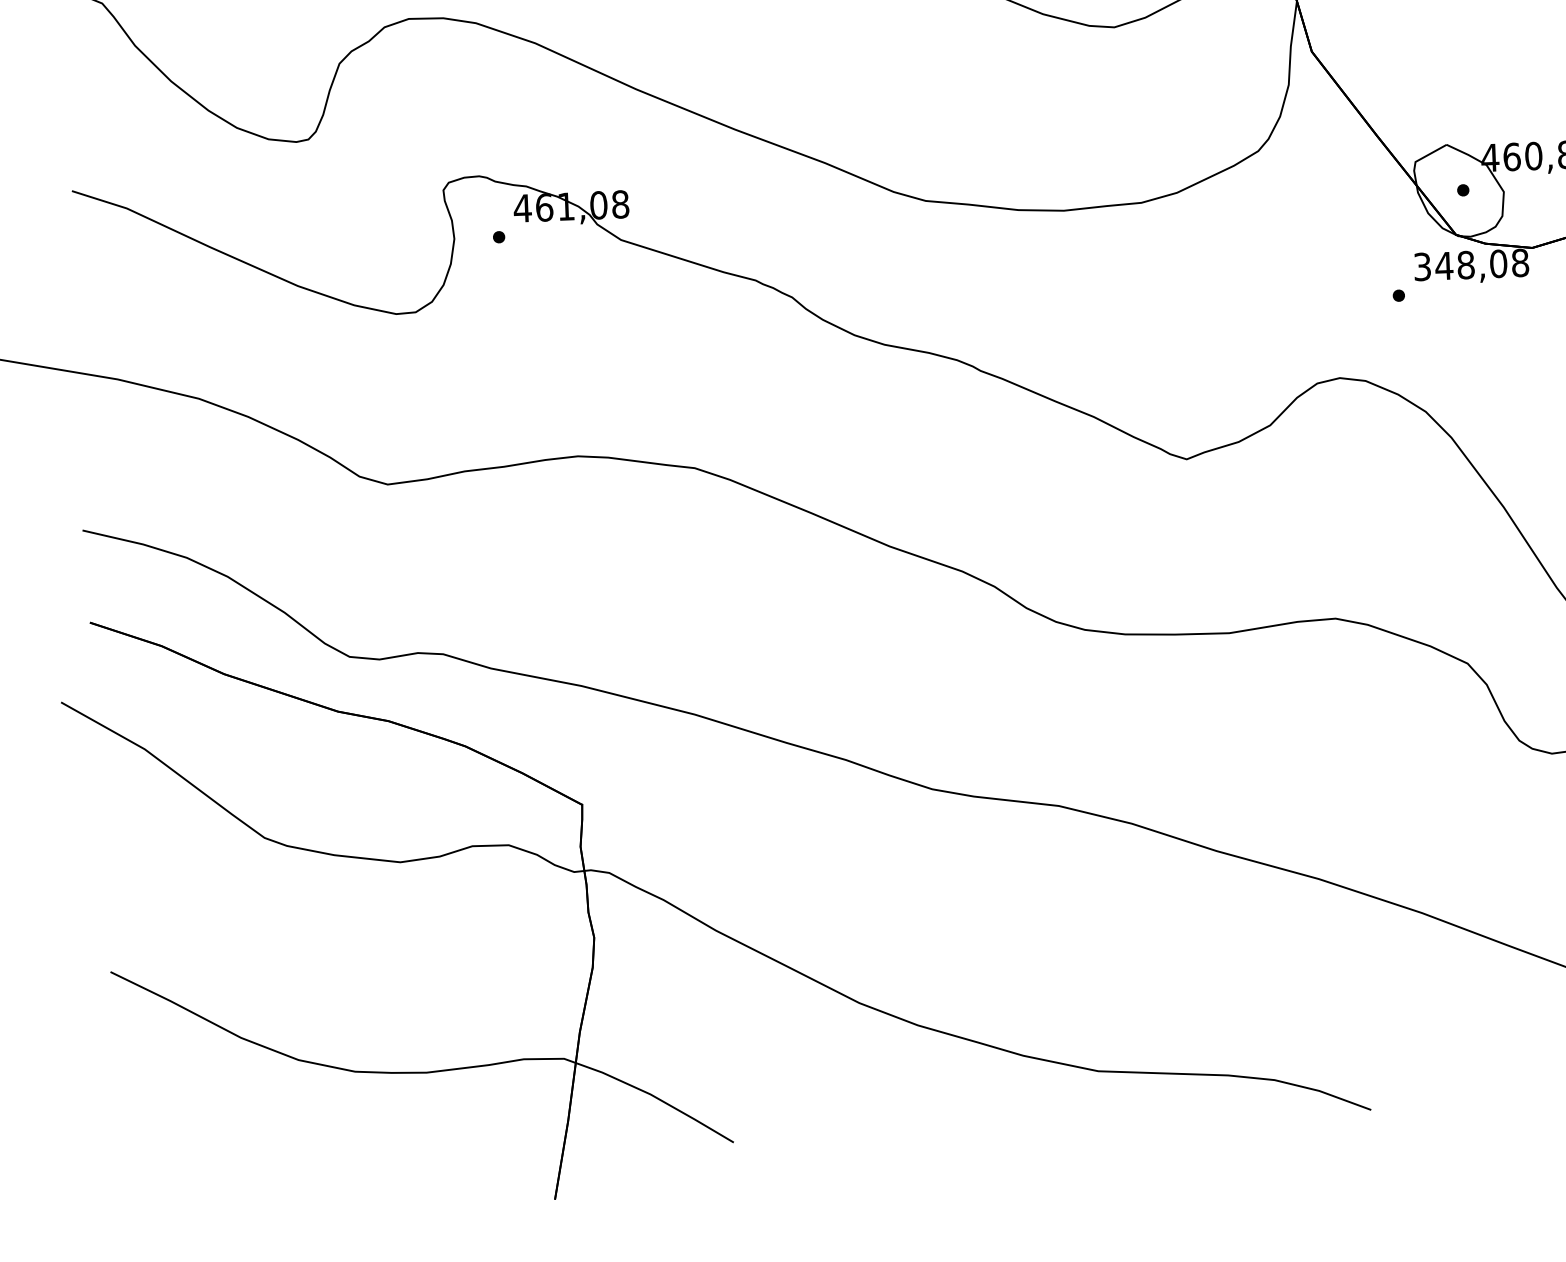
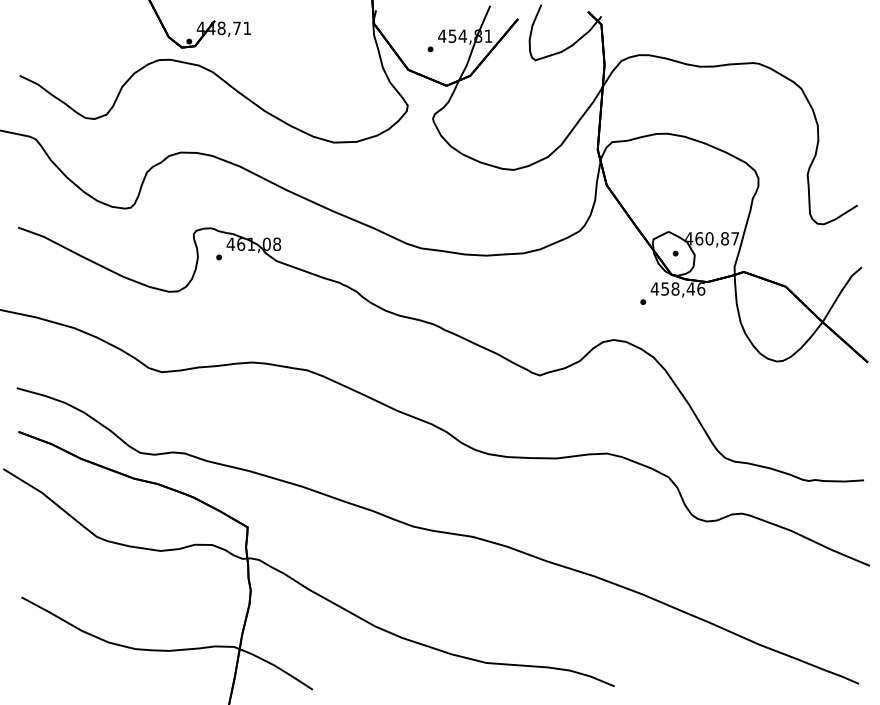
text: (1470, 263) -> (677, 288), 348,08 -> 458,46

